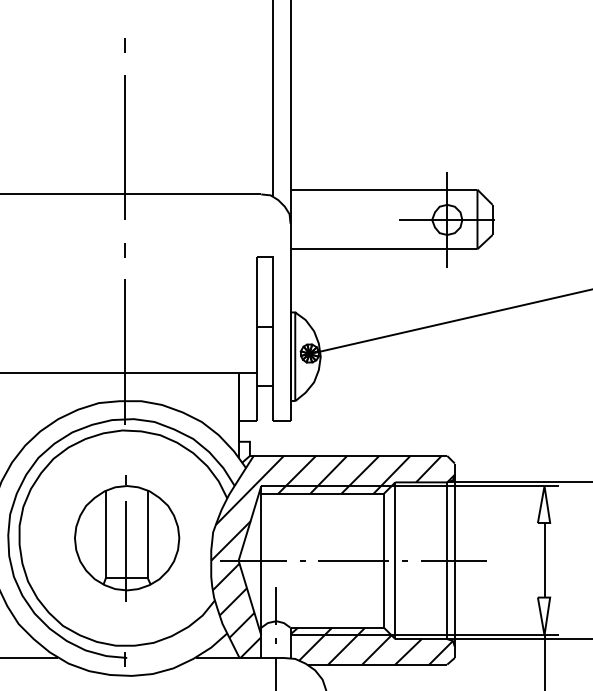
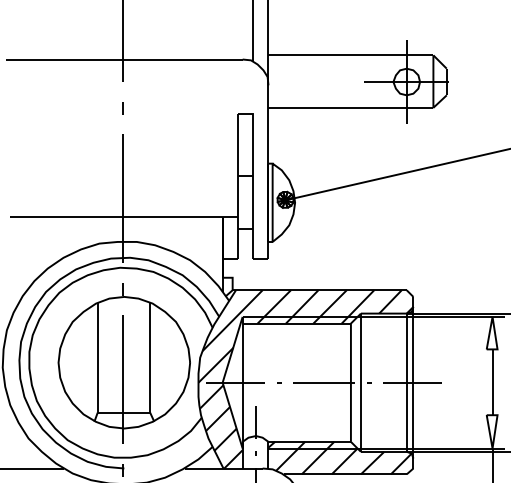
part: (126, 538) -> (123, 363), size x1.43

